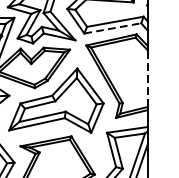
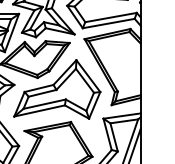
line: (113, 28) -> (109, 23), dashed -> solid
line: (147, 78) -> (140, 69), dashed -> solid

